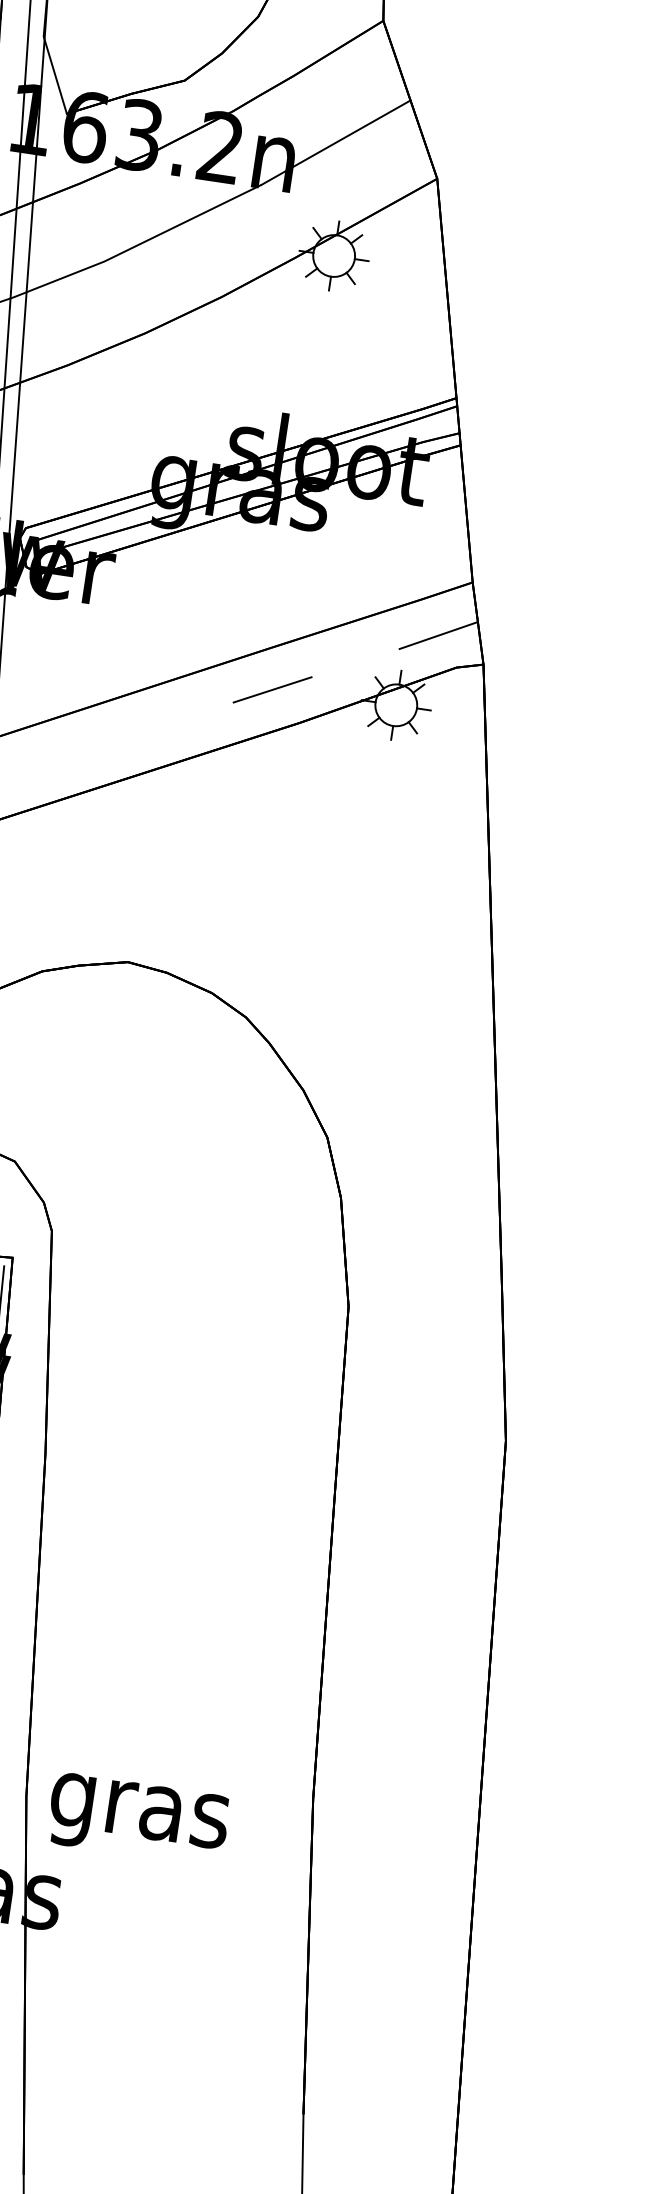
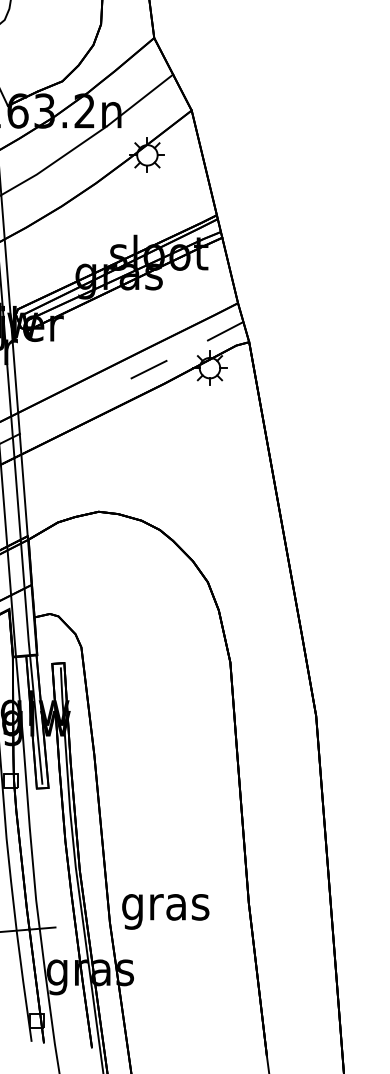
text: (137, 1818) -> (165, 911), moved

